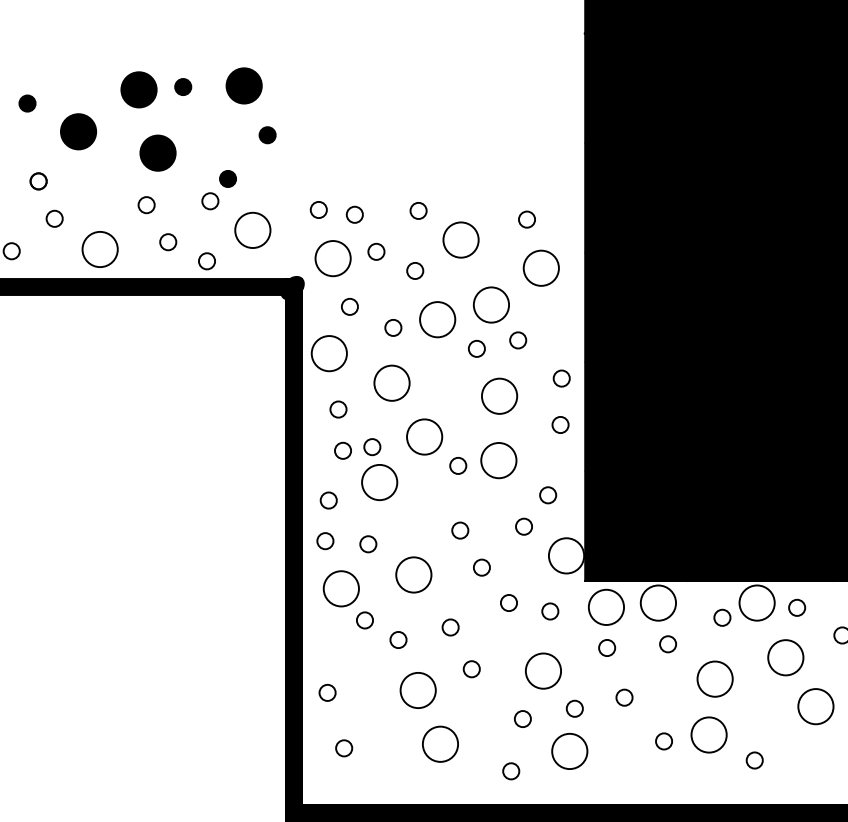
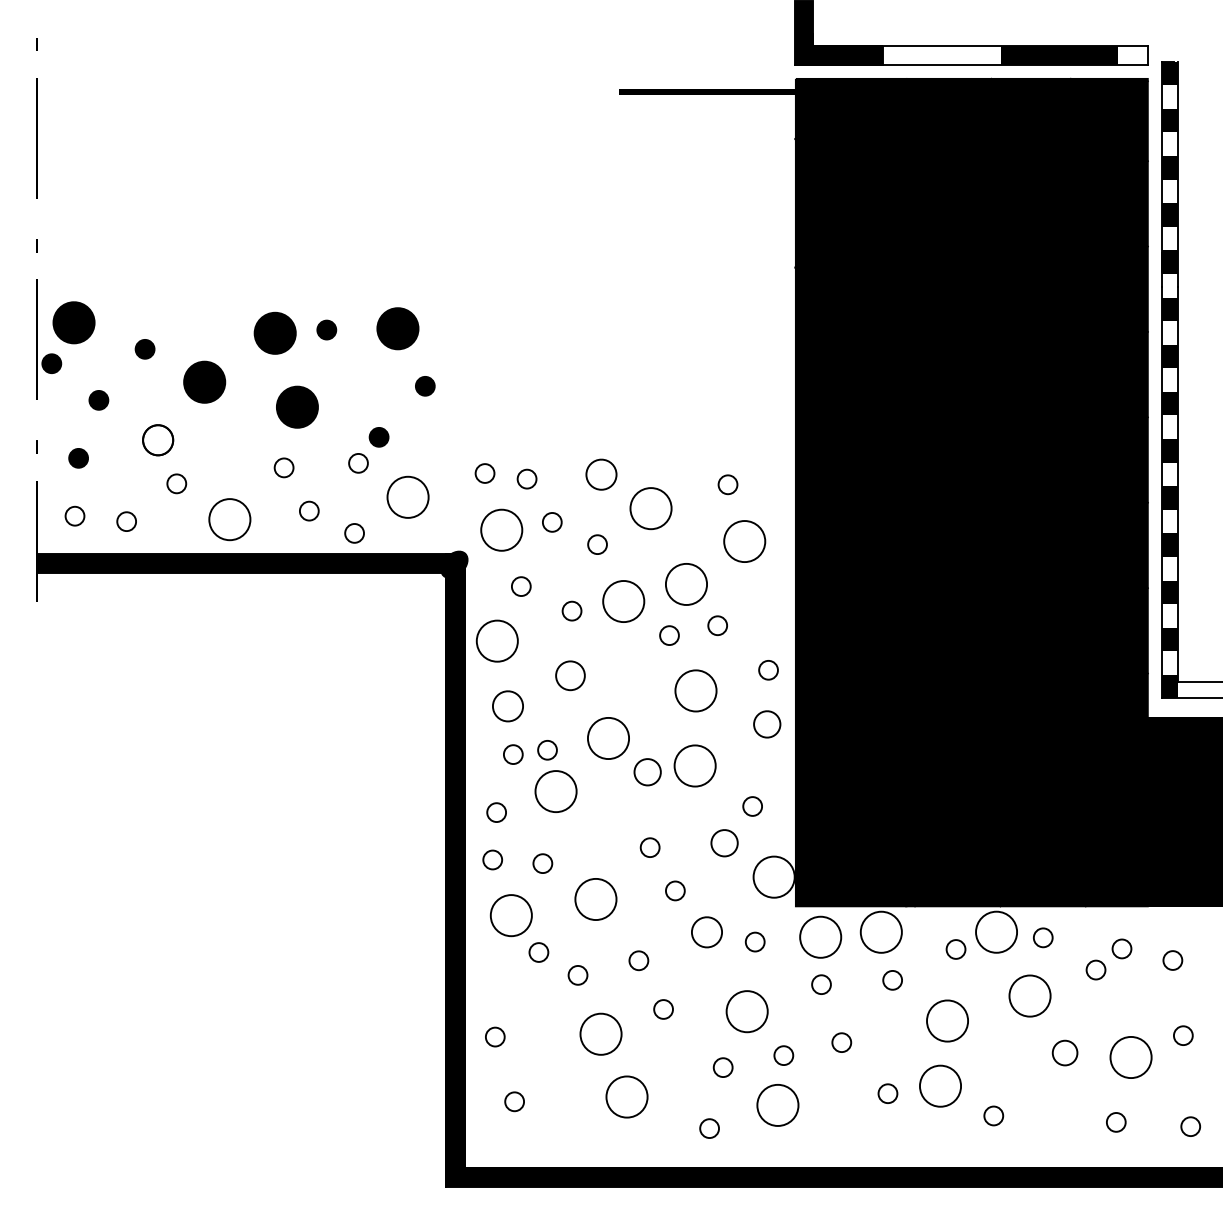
part: (38, 180) -> (157, 439), size x1.6
part: (418, 210) -> (601, 474), size x1.6
part: (392, 383) -> (570, 675), size x0.7
part: (338, 409) -> (507, 706), size x1.6
part: (559, 425) -> (766, 724), size x1.4
part: (458, 465) -> (647, 771), size x1.4
part: (524, 526) -> (724, 842), size x1.4
part: (508, 602) -> (706, 931), size x1.6
part: (815, 706) -> (1064, 1052), size x0.6

